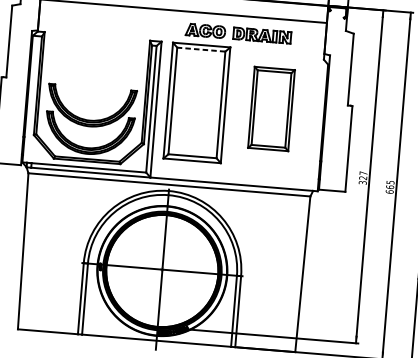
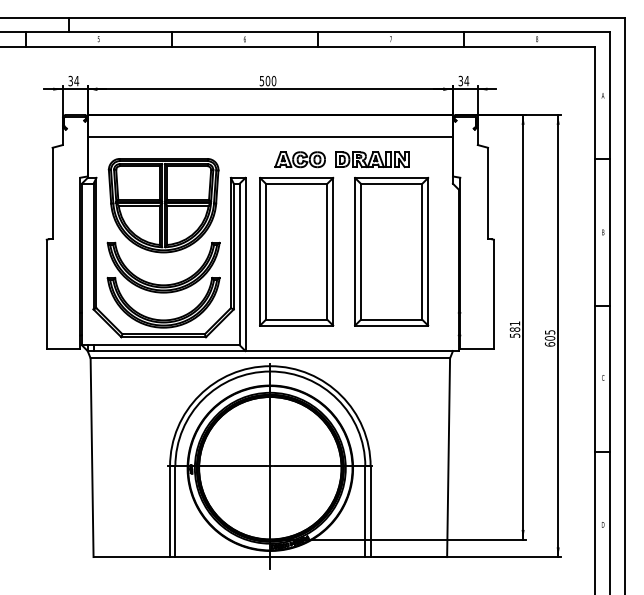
line: (201, 49) -> (296, 183), dashed -> solid
part: (95, 58) -> (163, 205), added
part: (271, 108) -> (391, 251), size x1.43
text: (362, 177) -> (514, 329), 327 -> 581
text: (389, 187) -> (549, 338), 665 -> 605

